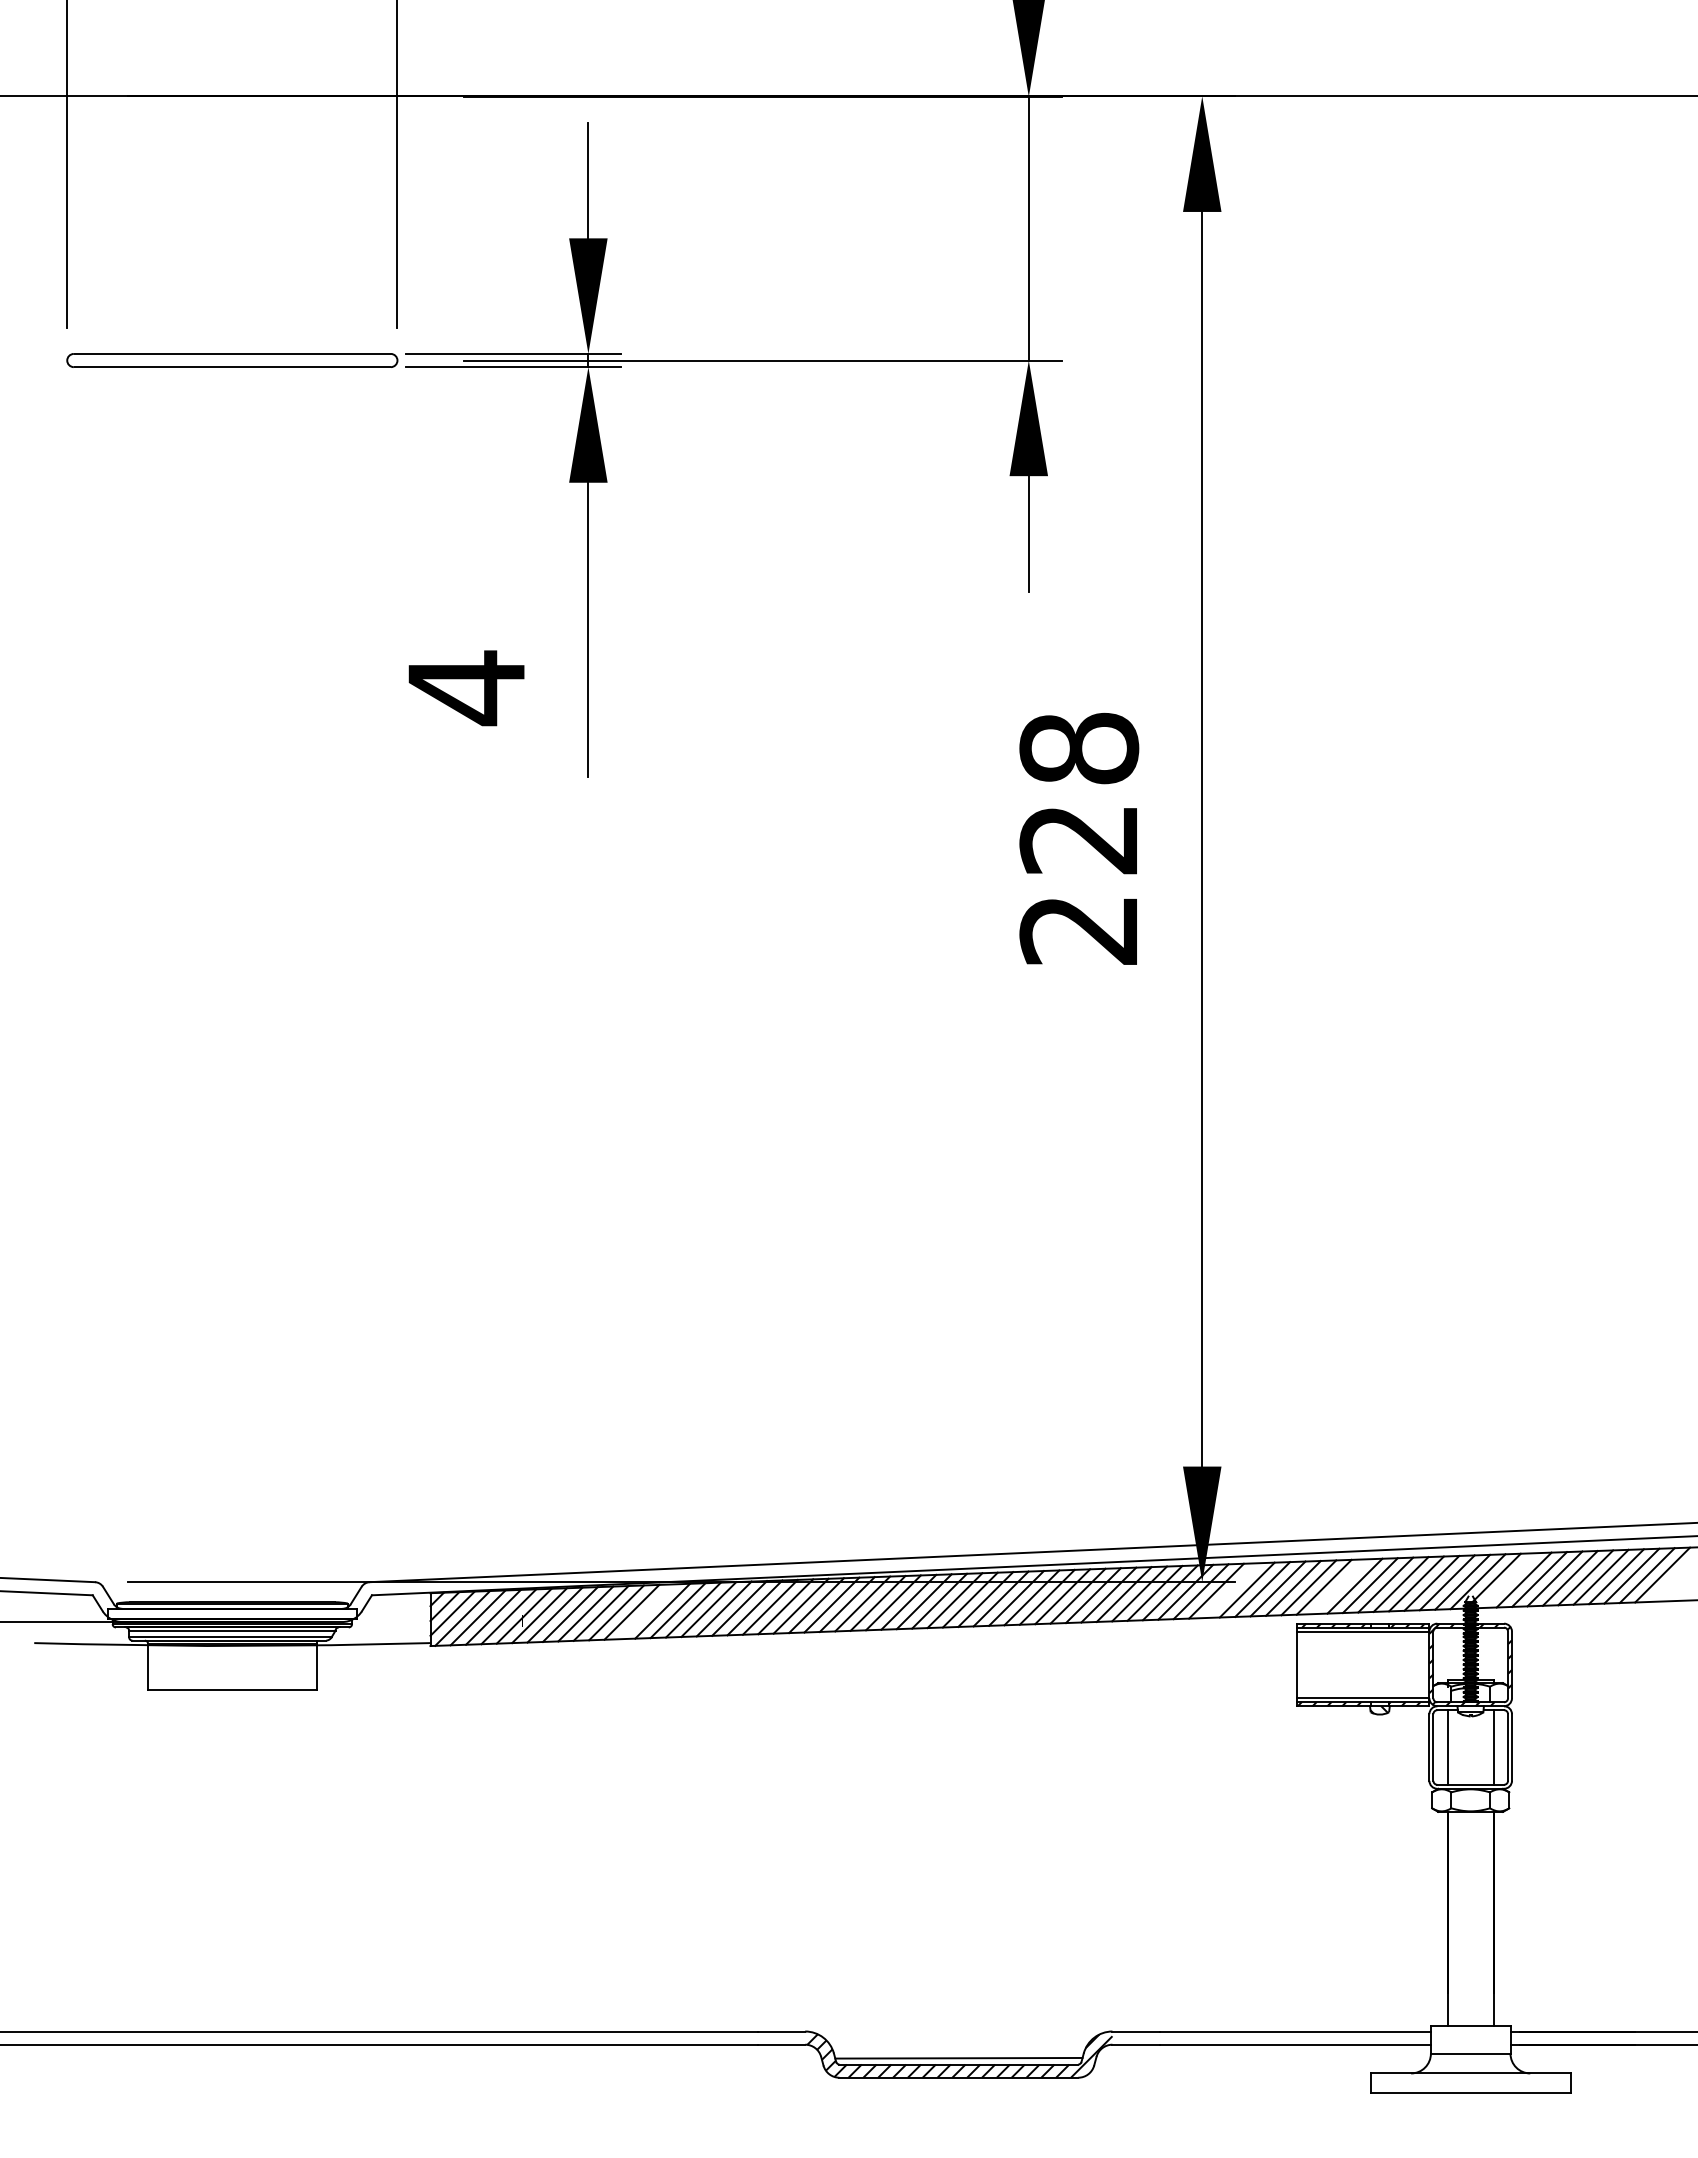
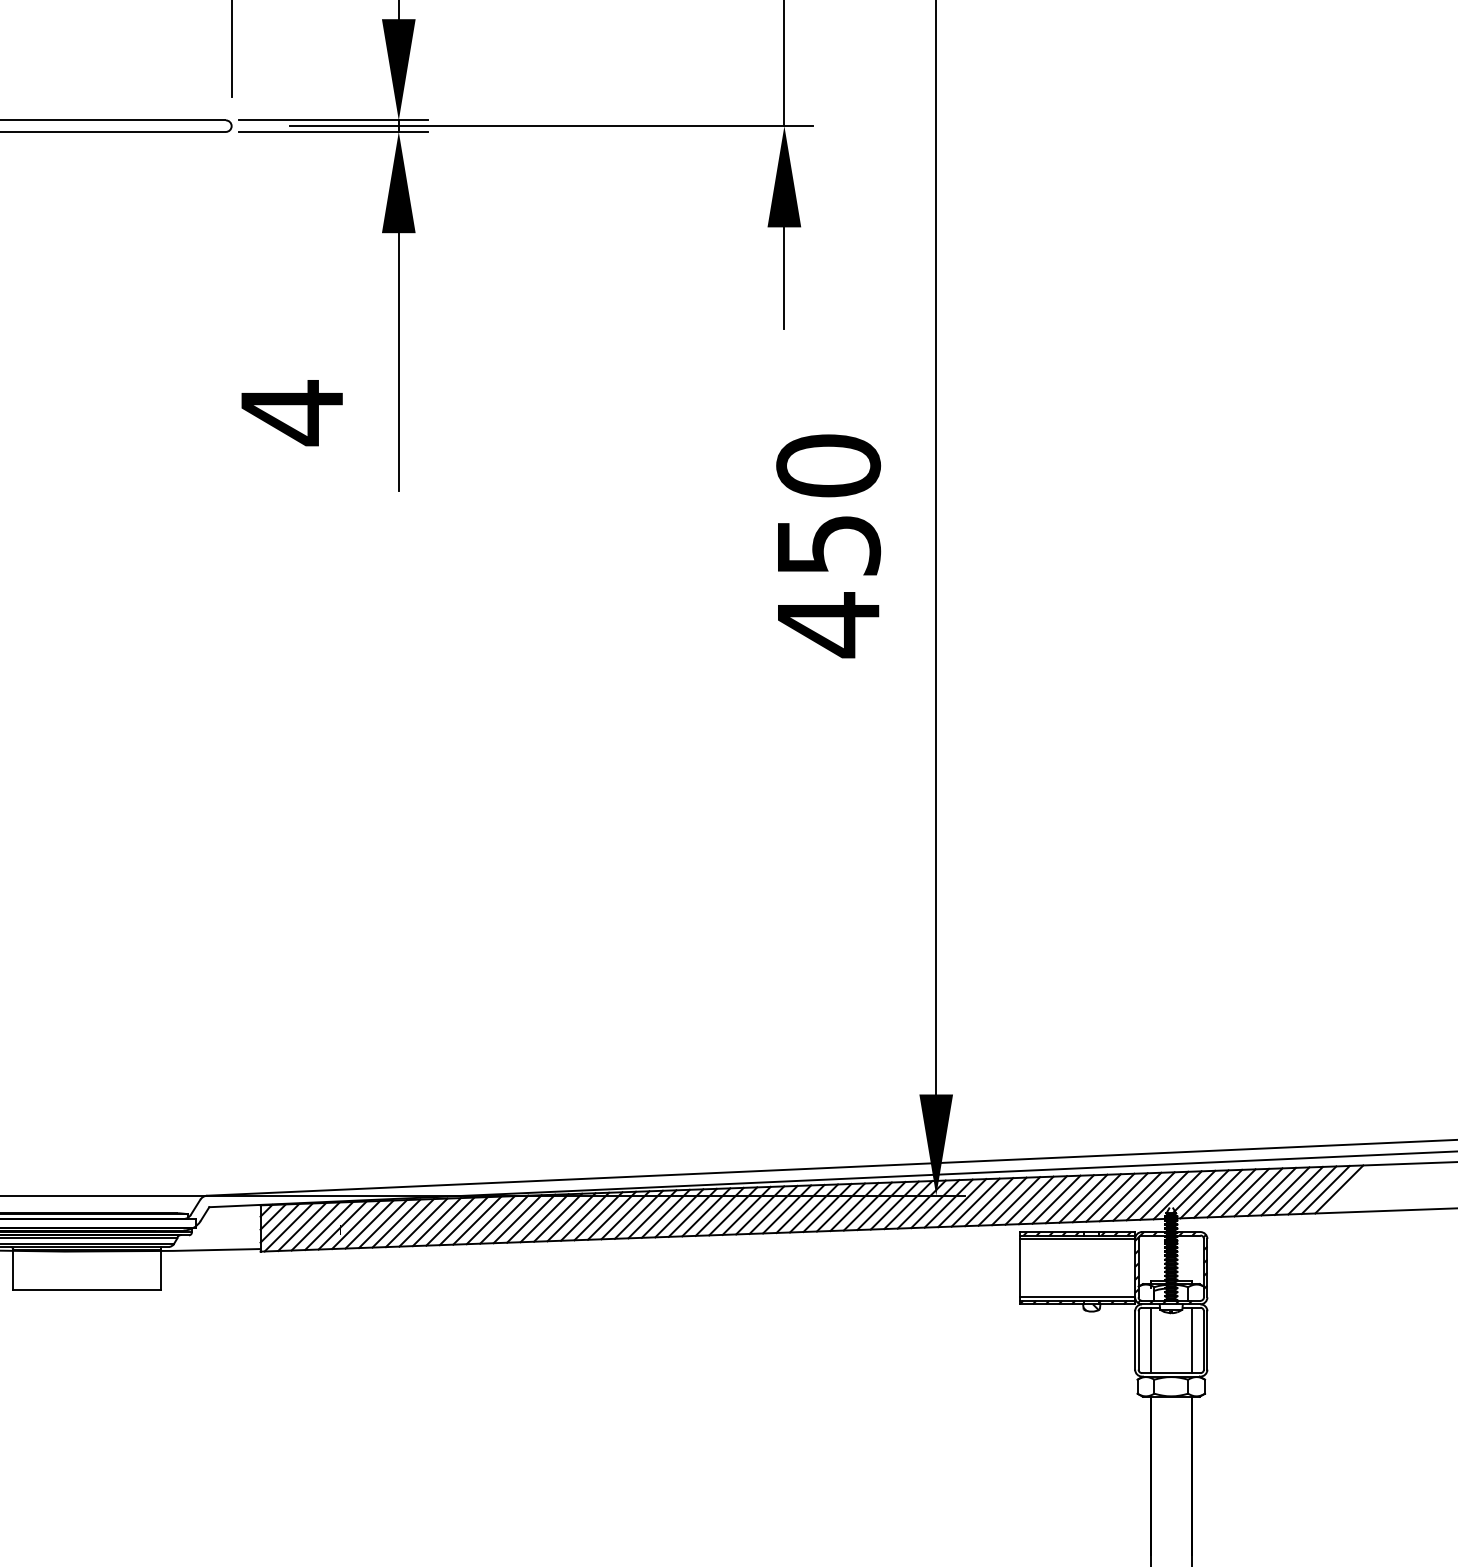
text: (1079, 840) -> (828, 546), 228 -> 450
line: (1508, 1580) -> (1204, 1194), added
line: (1339, 1586) -> (1056, 1199), added
line: (1231, 1590) -> (961, 1202), added
line: (646, 1611) -> (449, 1221), added

